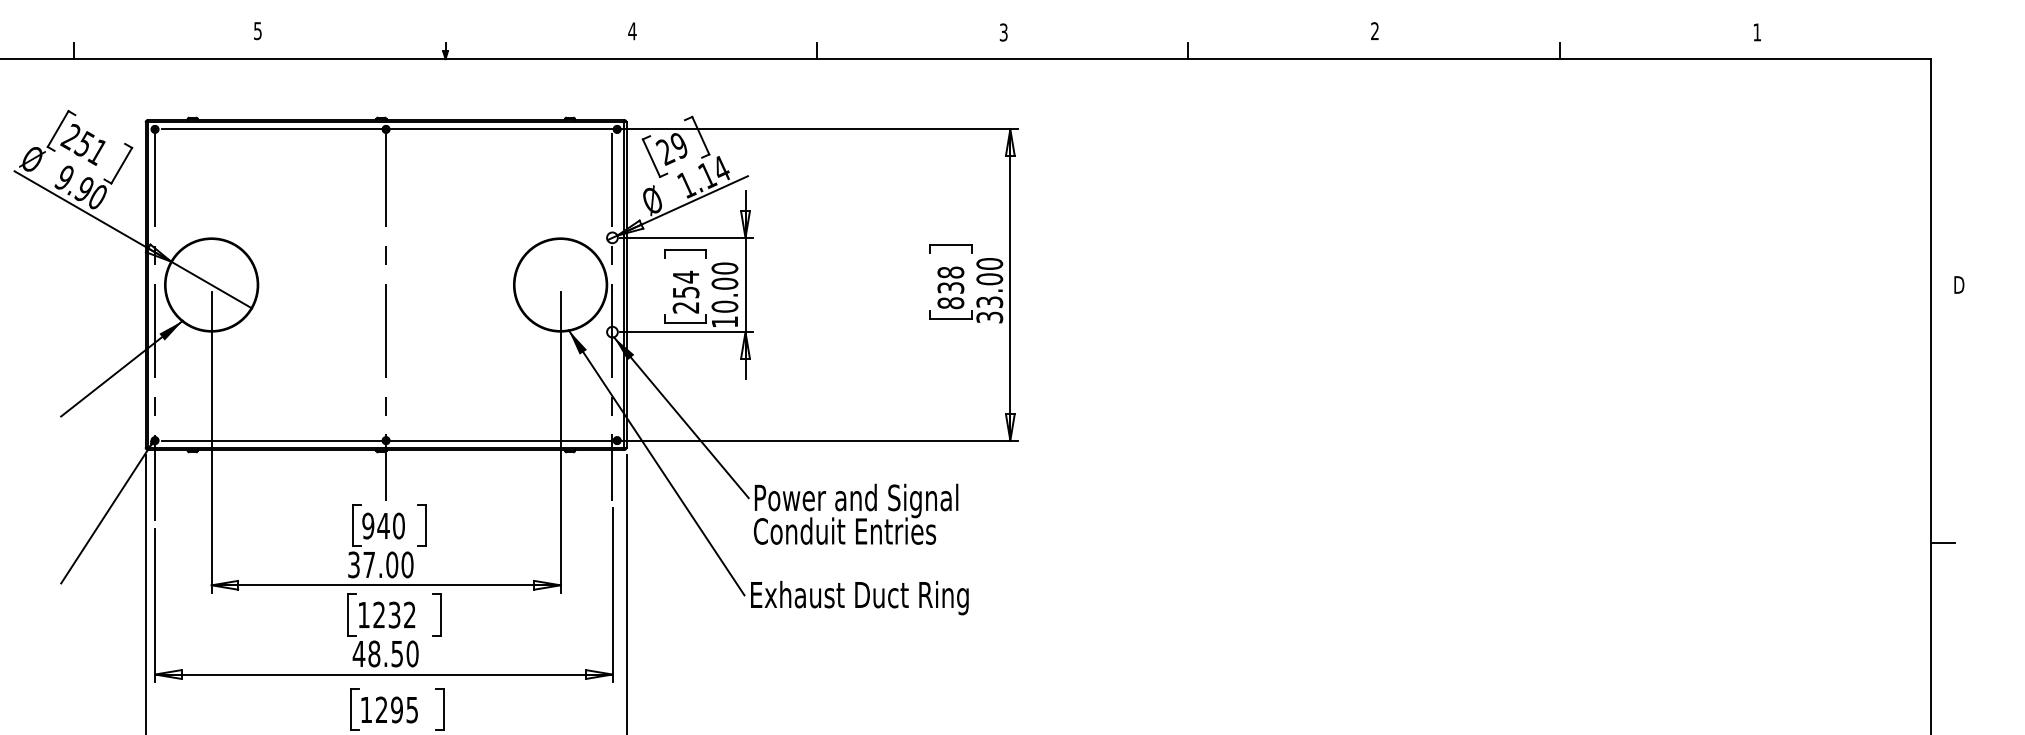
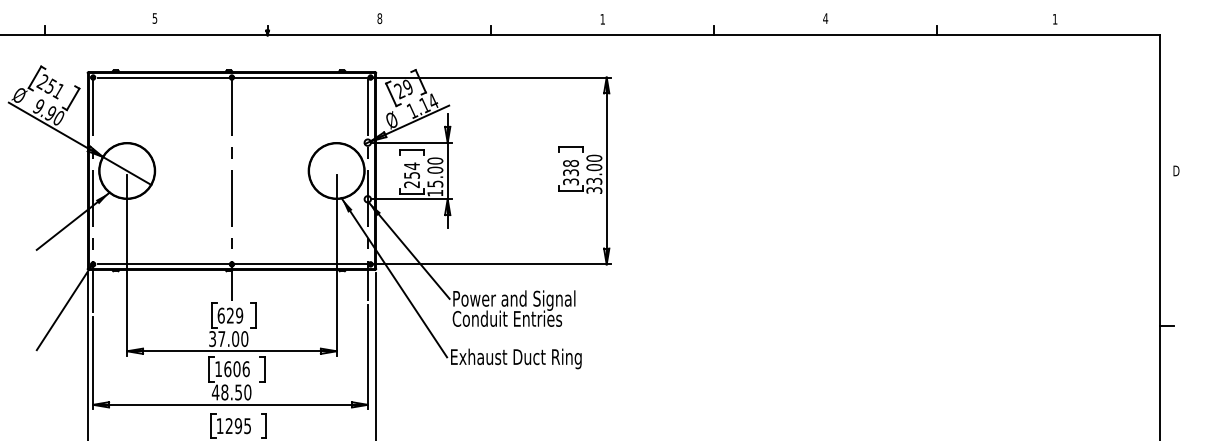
text: (631, 31) -> (379, 18), 4 -> 8
text: (1003, 31) -> (602, 18), 3 -> 1
text: (1374, 31) -> (825, 18), 2 -> 4
text: (950, 302) -> (570, 181), 838 -> 338
text: (725, 305) -> (435, 183), 10.00 -> 15.00
text: (382, 525) -> (229, 315), 940 -> 629
text: (393, 615) -> (236, 369), 1232 -> 1606

